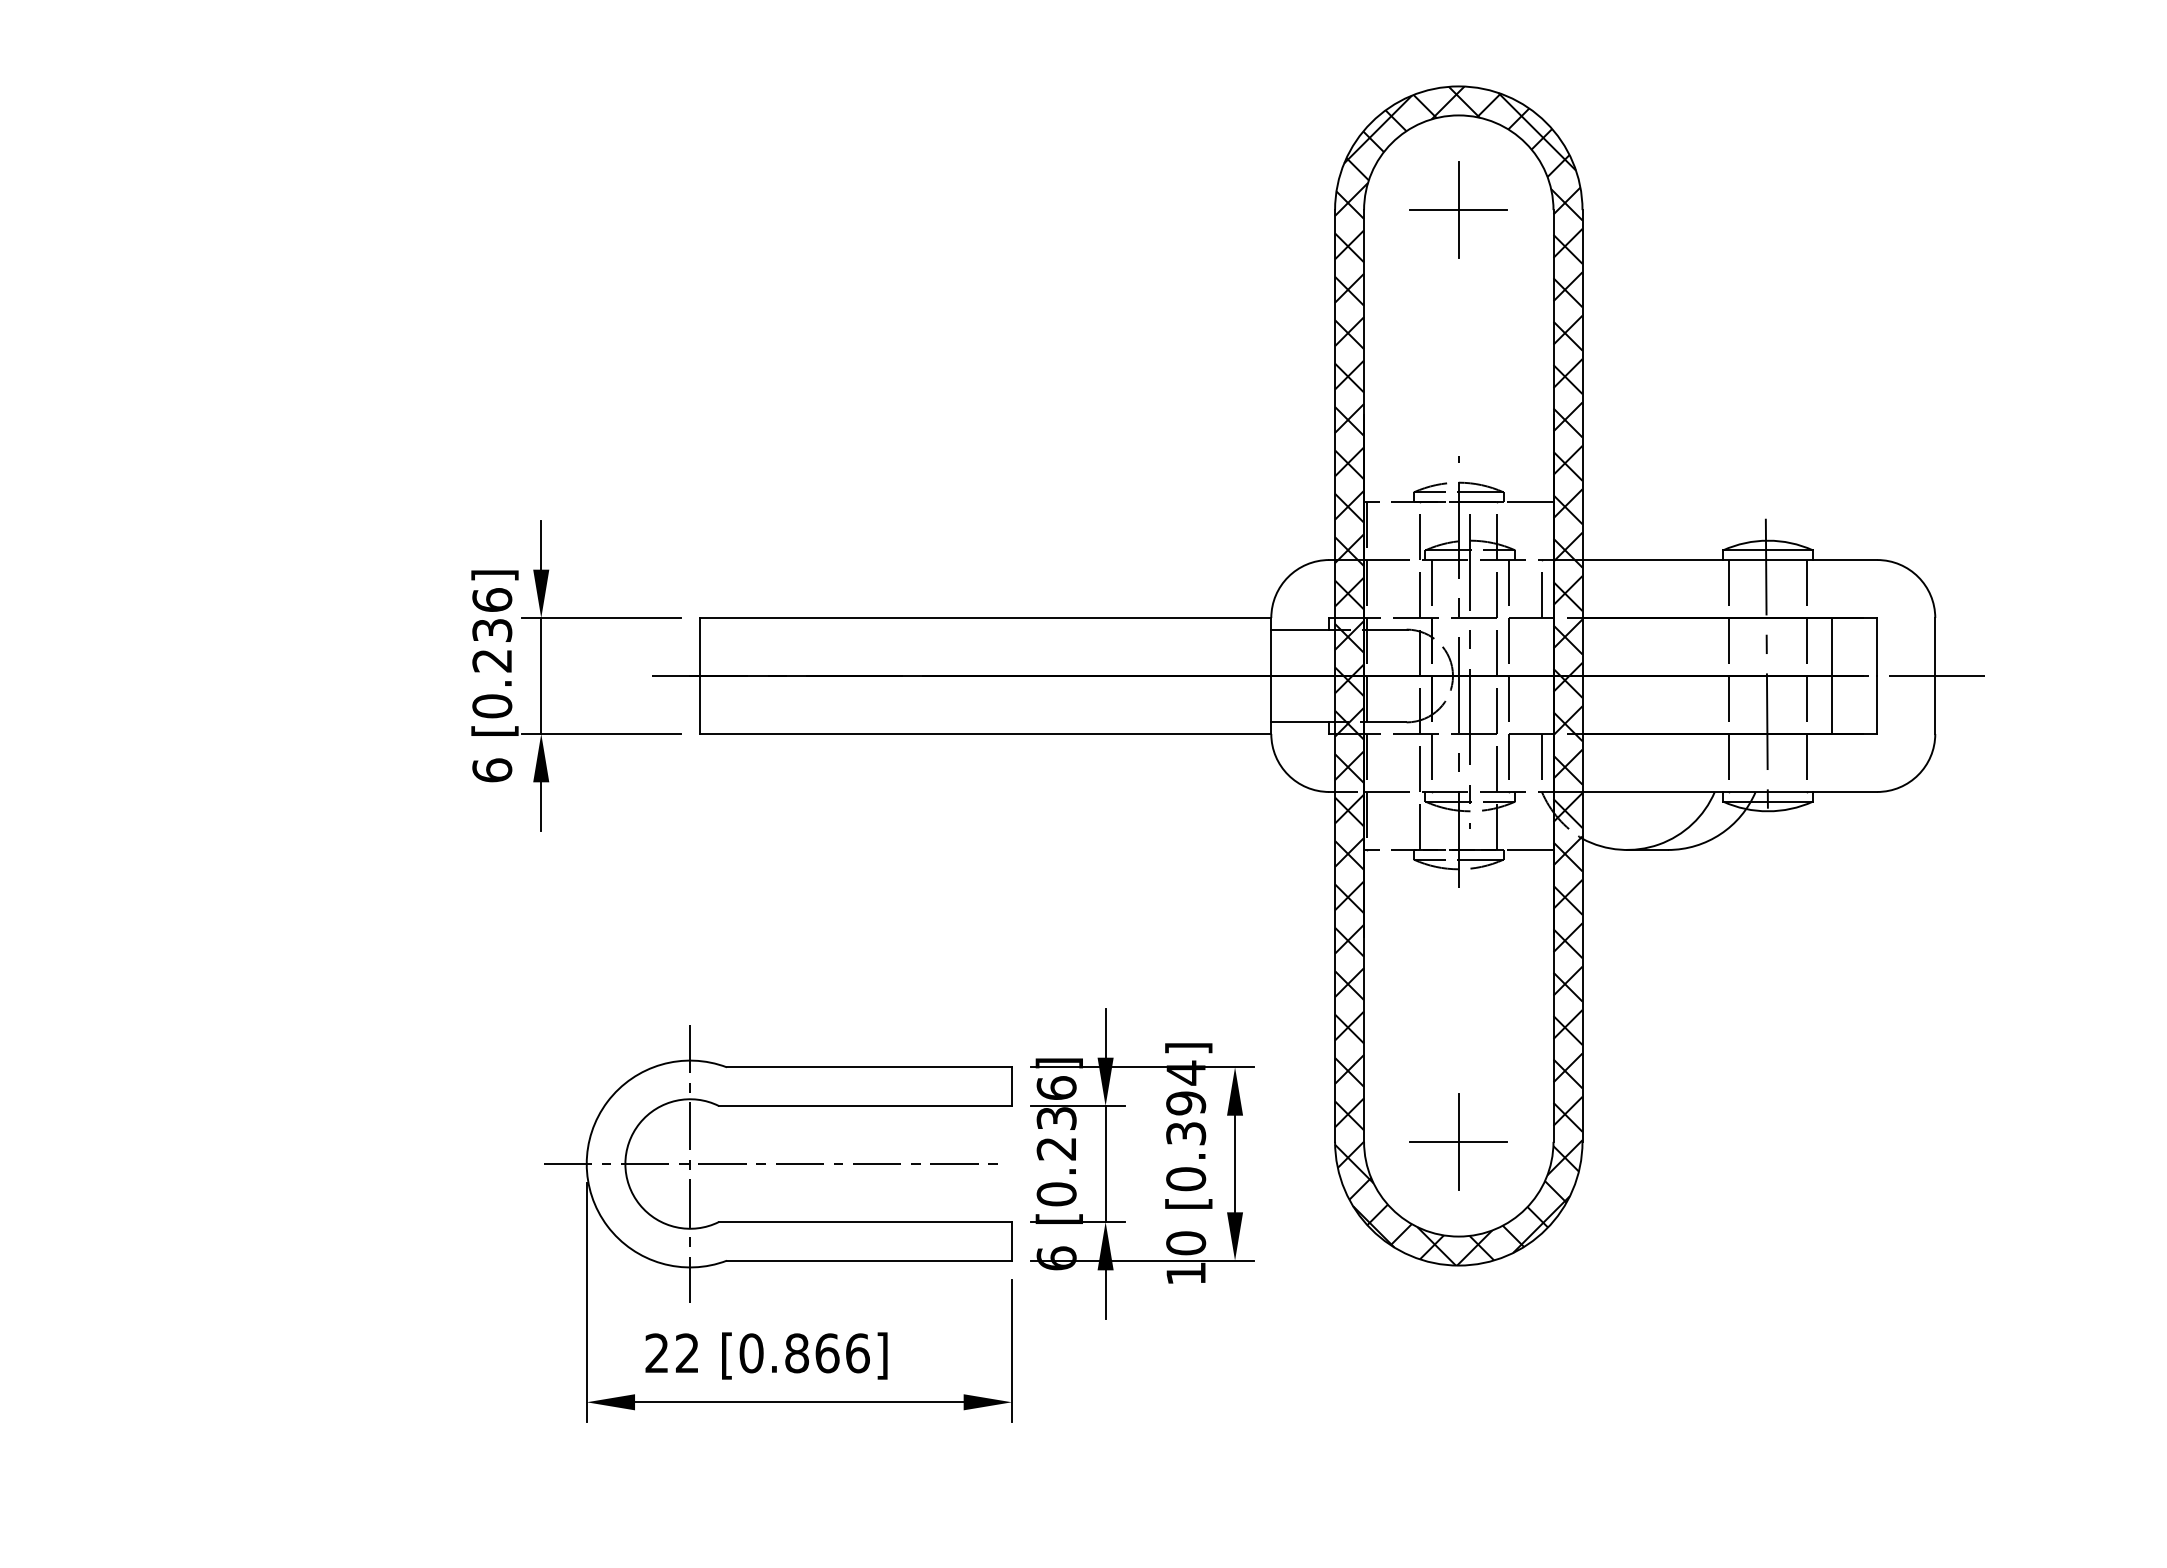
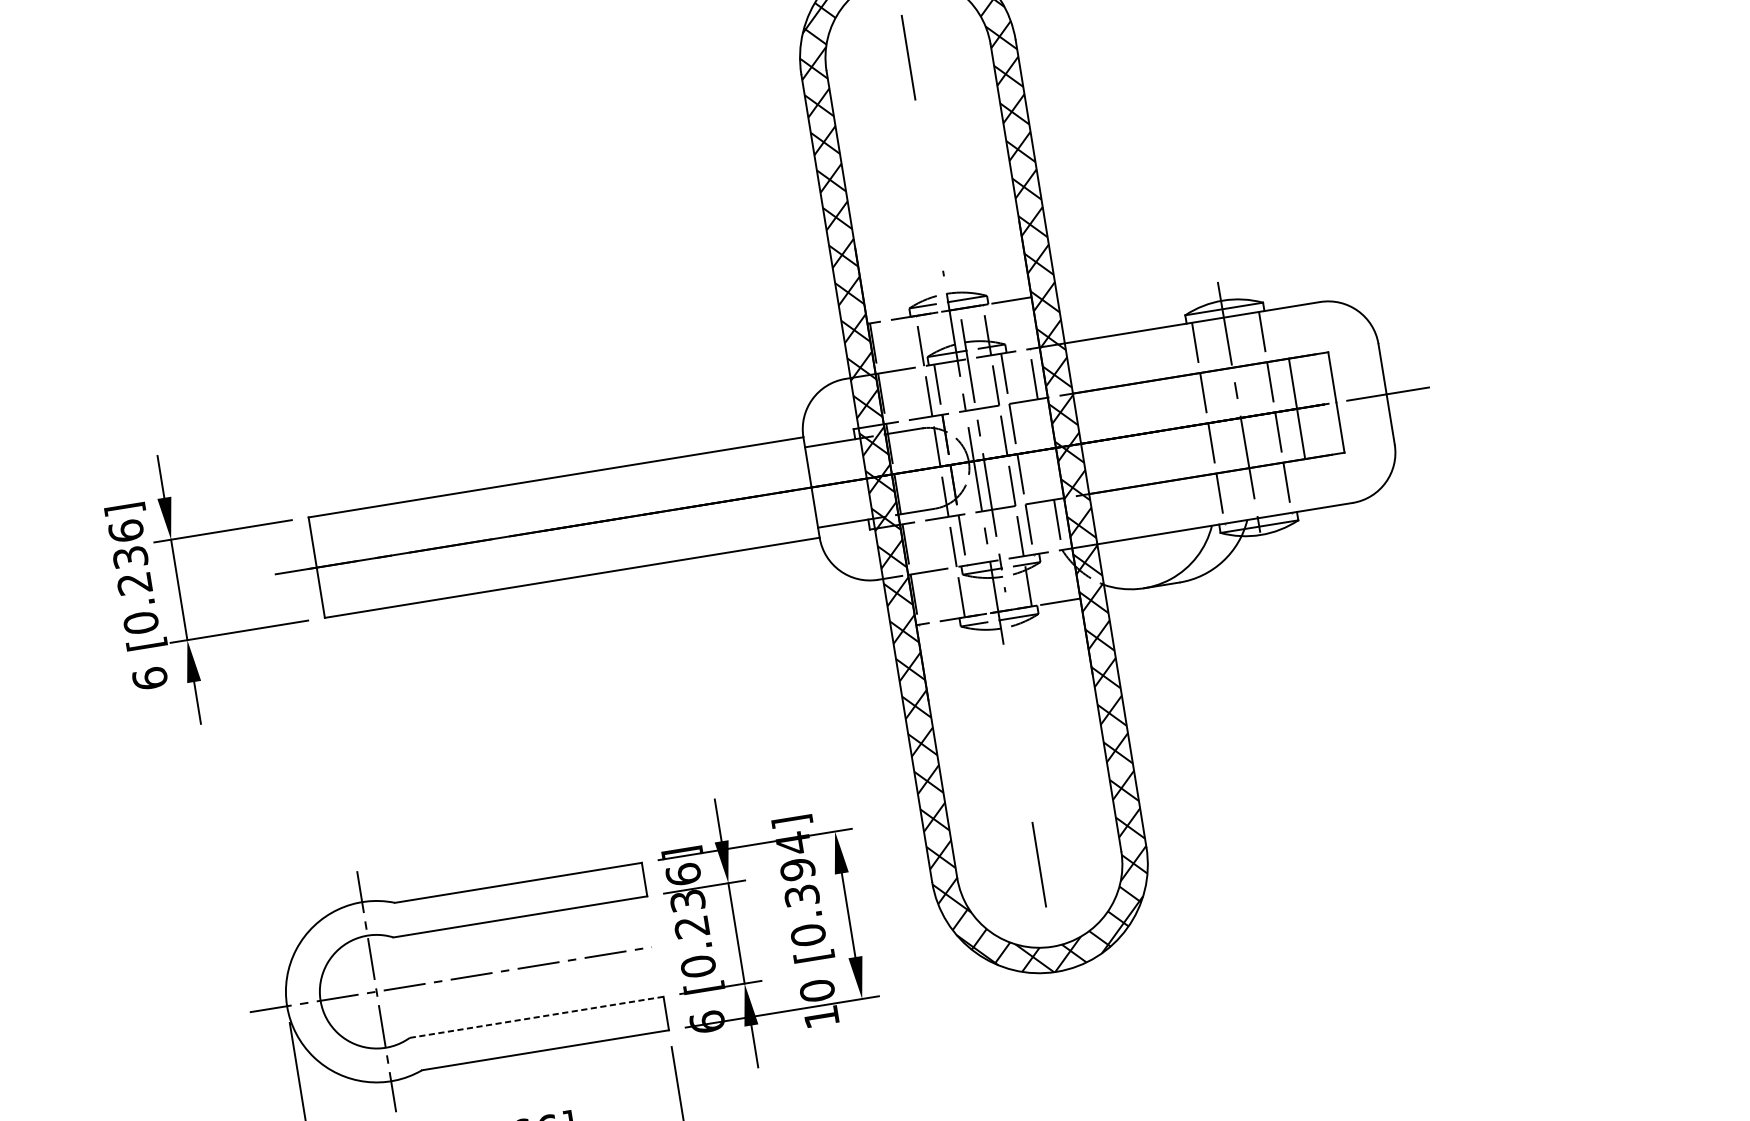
line: (1458, 210) -> (908, 58), removed
line: (1458, 1141) -> (1039, 864), removed
line: (865, 1222) -> (536, 1017), solid -> dashed

